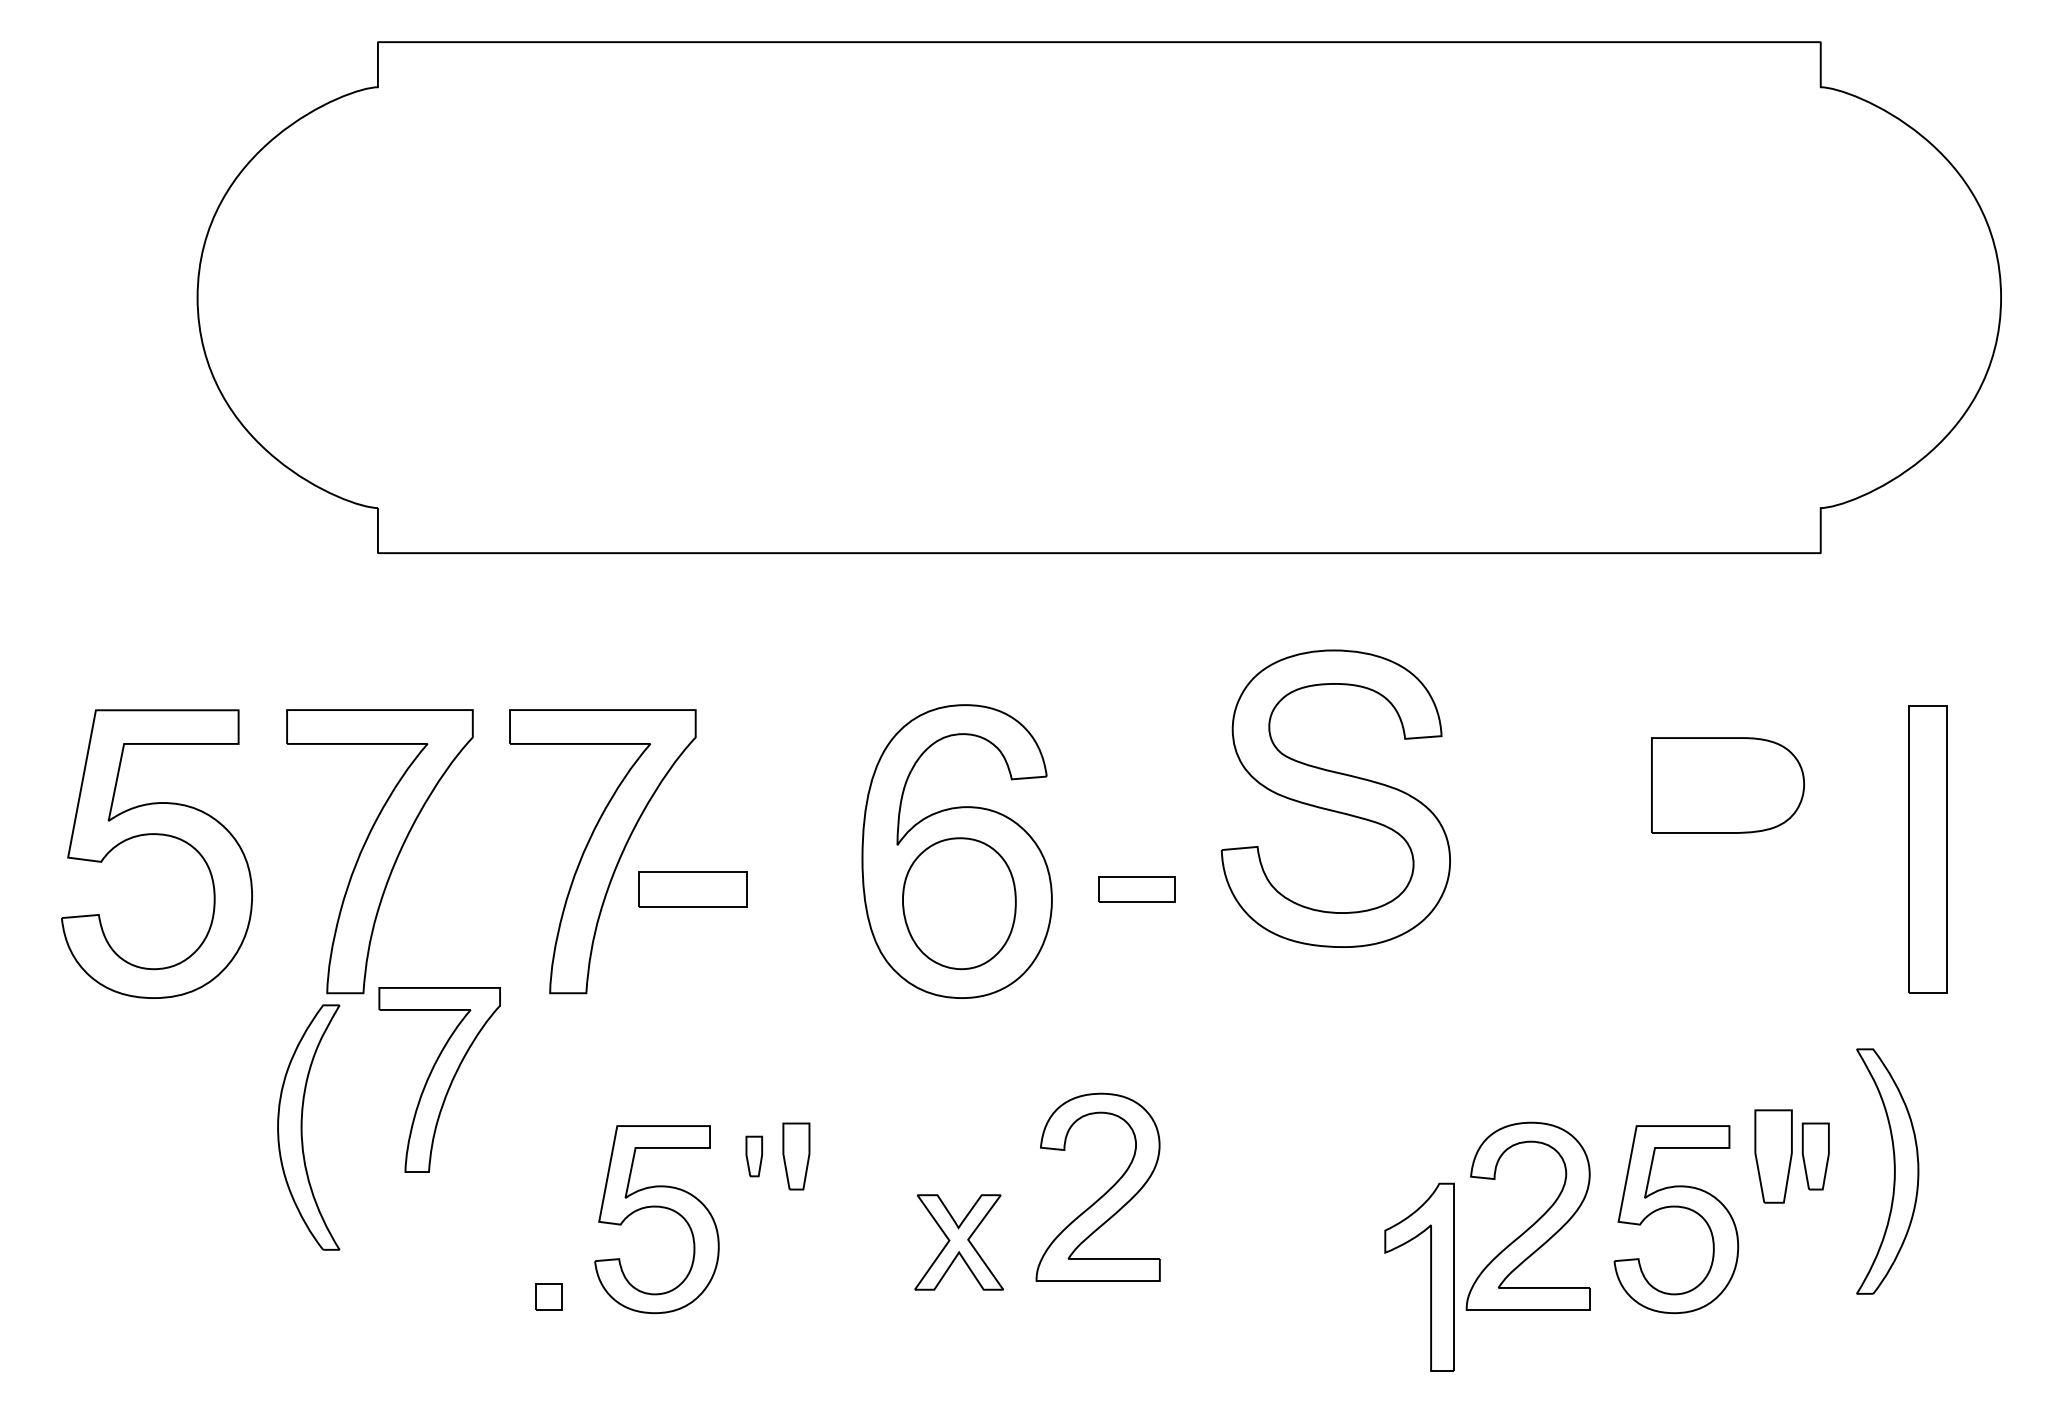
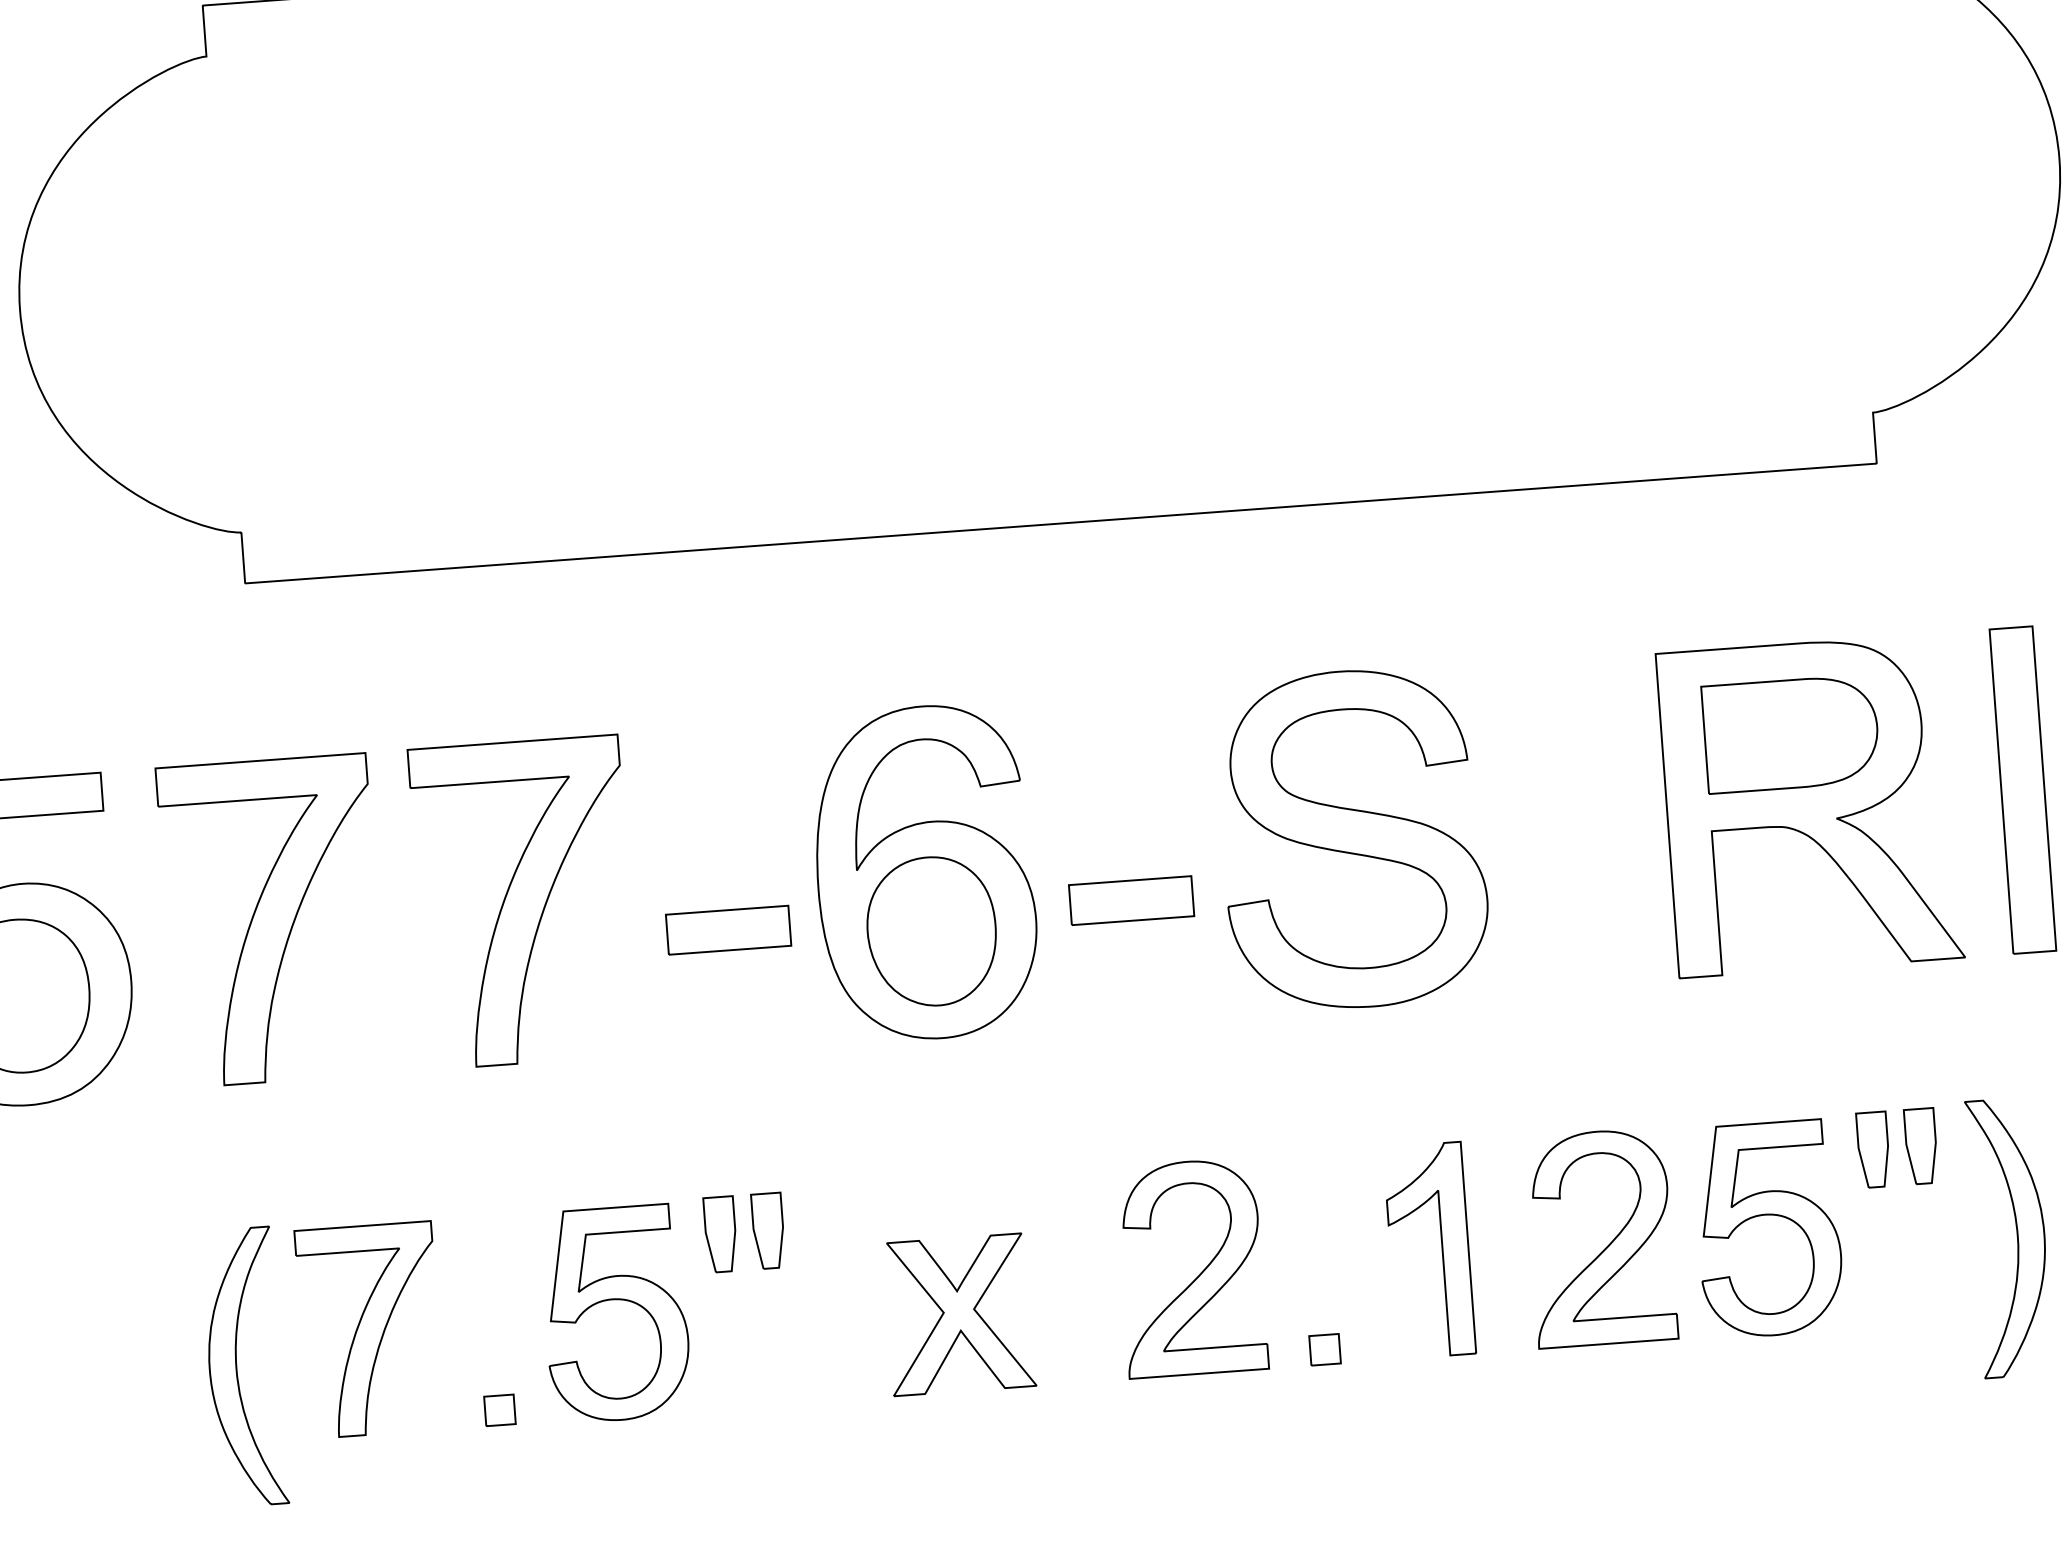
part: (1335, 798) -> (1352, 839), moved
part: (1740, 849) -> (1810, 805), added
part: (692, 889) -> (728, 930), moved
part: (1136, 889) -> (1130, 900), size x1.43
part: (439, 1079) -> (369, 1329), moved
part: (308, 1127) -> (244, 1367), moved
part: (754, 1156) -> (721, 1234), size x1.67
part: (1773, 1156) -> (1873, 1149), size x0.71
part: (1894, 1171) -> (2017, 1237), moved
part: (1104, 1193) -> (1199, 1274), moved
part: (958, 1242) -> (958, 1314), size x1.43
part: (1430, 1276) -> (1441, 1248), moved
part: (1277, 1296) -> (1324, 1349), added

